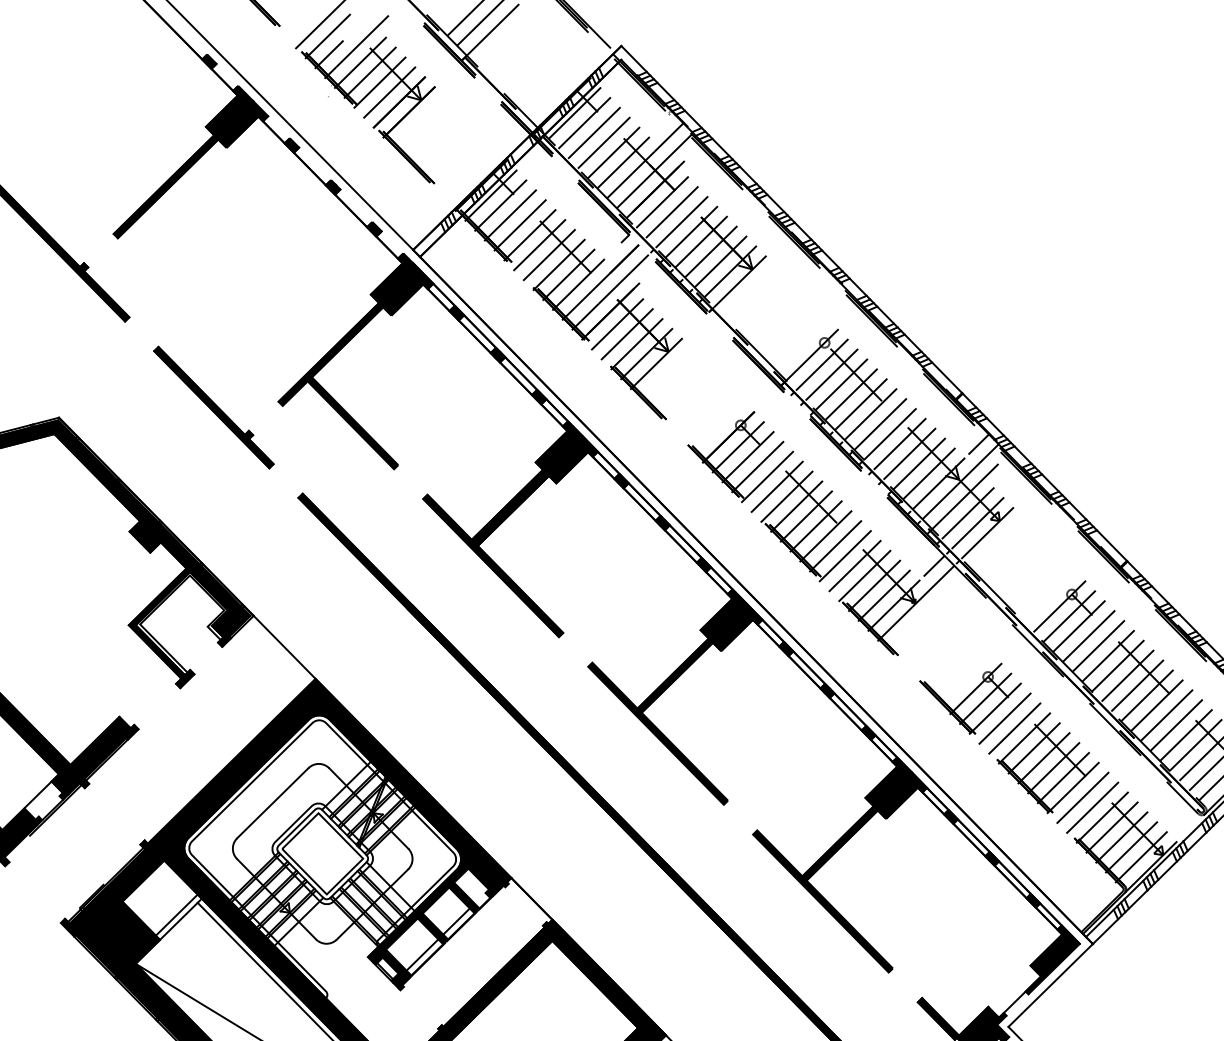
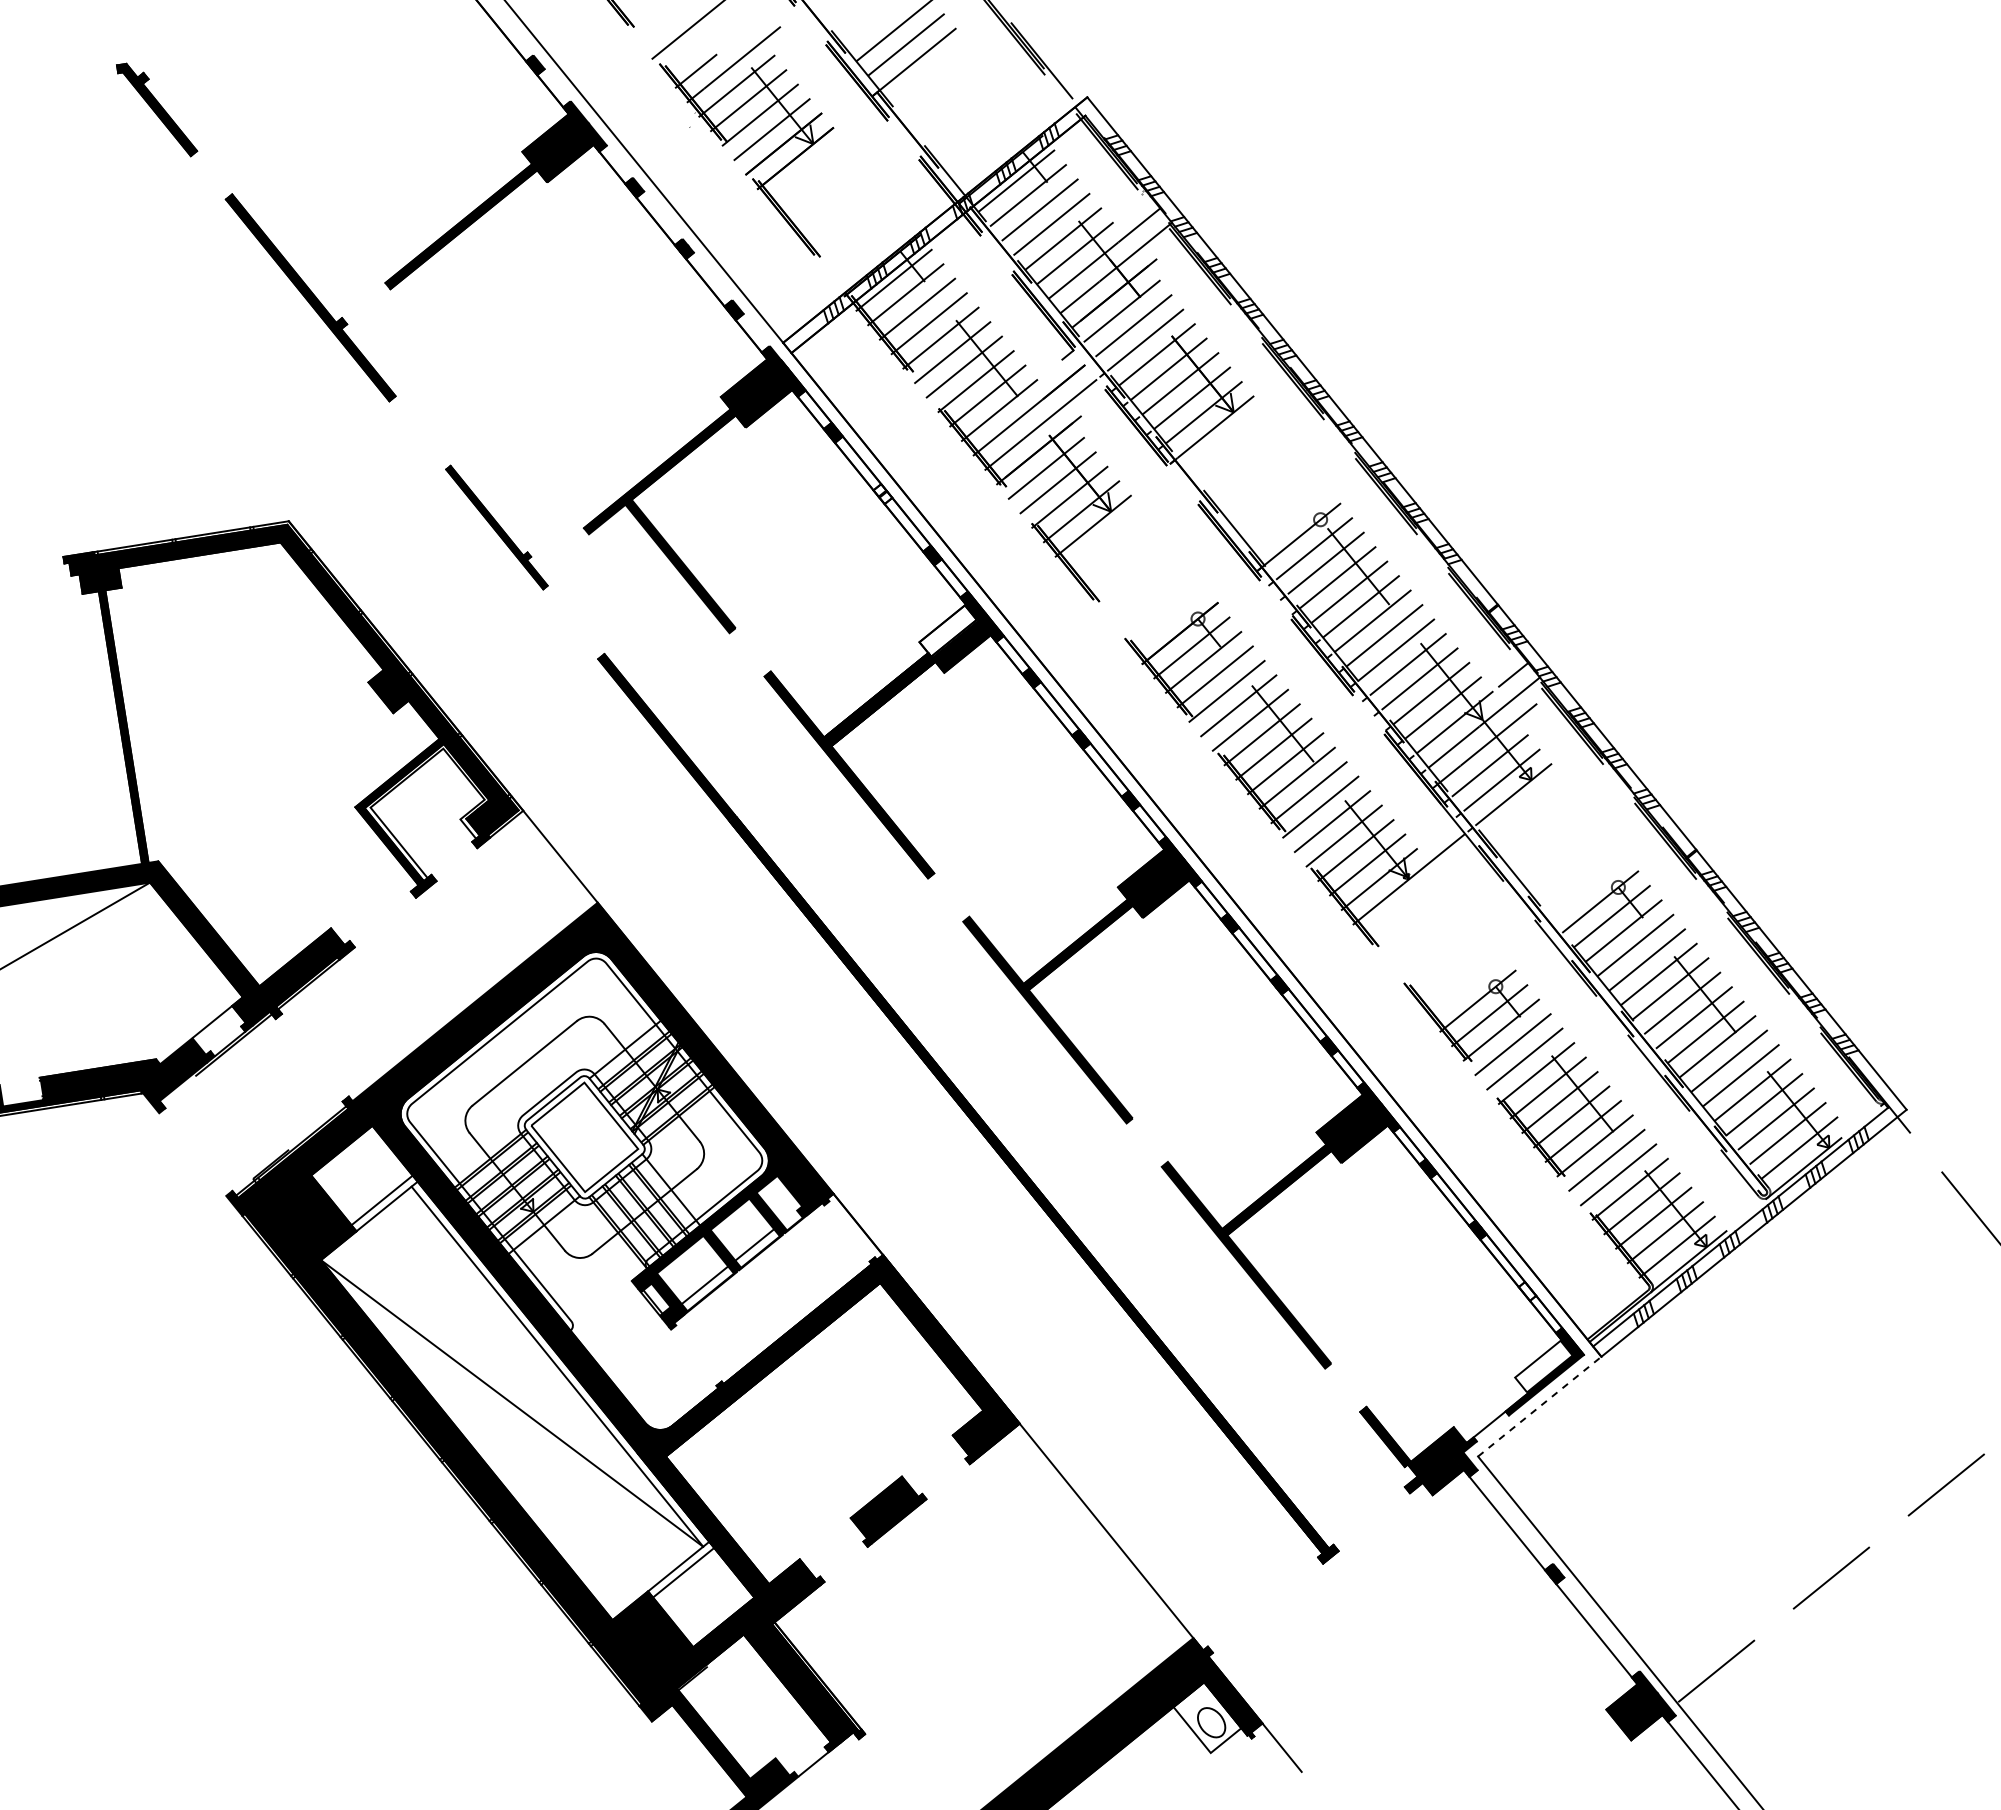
line: (327, 36) -> (696, 46), removed
fill: (497, 355) -> (882, 494), removed
part: (213, 407) -> (496, 527), size x0.7
fill: (555, 451) -> (947, 630), removed
line: (933, 565) -> (1437, 831), removed
fill: (1033, 900) -> (1527, 1291), removed
fill: (1050, 955) -> (1543, 1366), removed
line: (1051, 985) -> (1540, 1406), solid -> dashed

